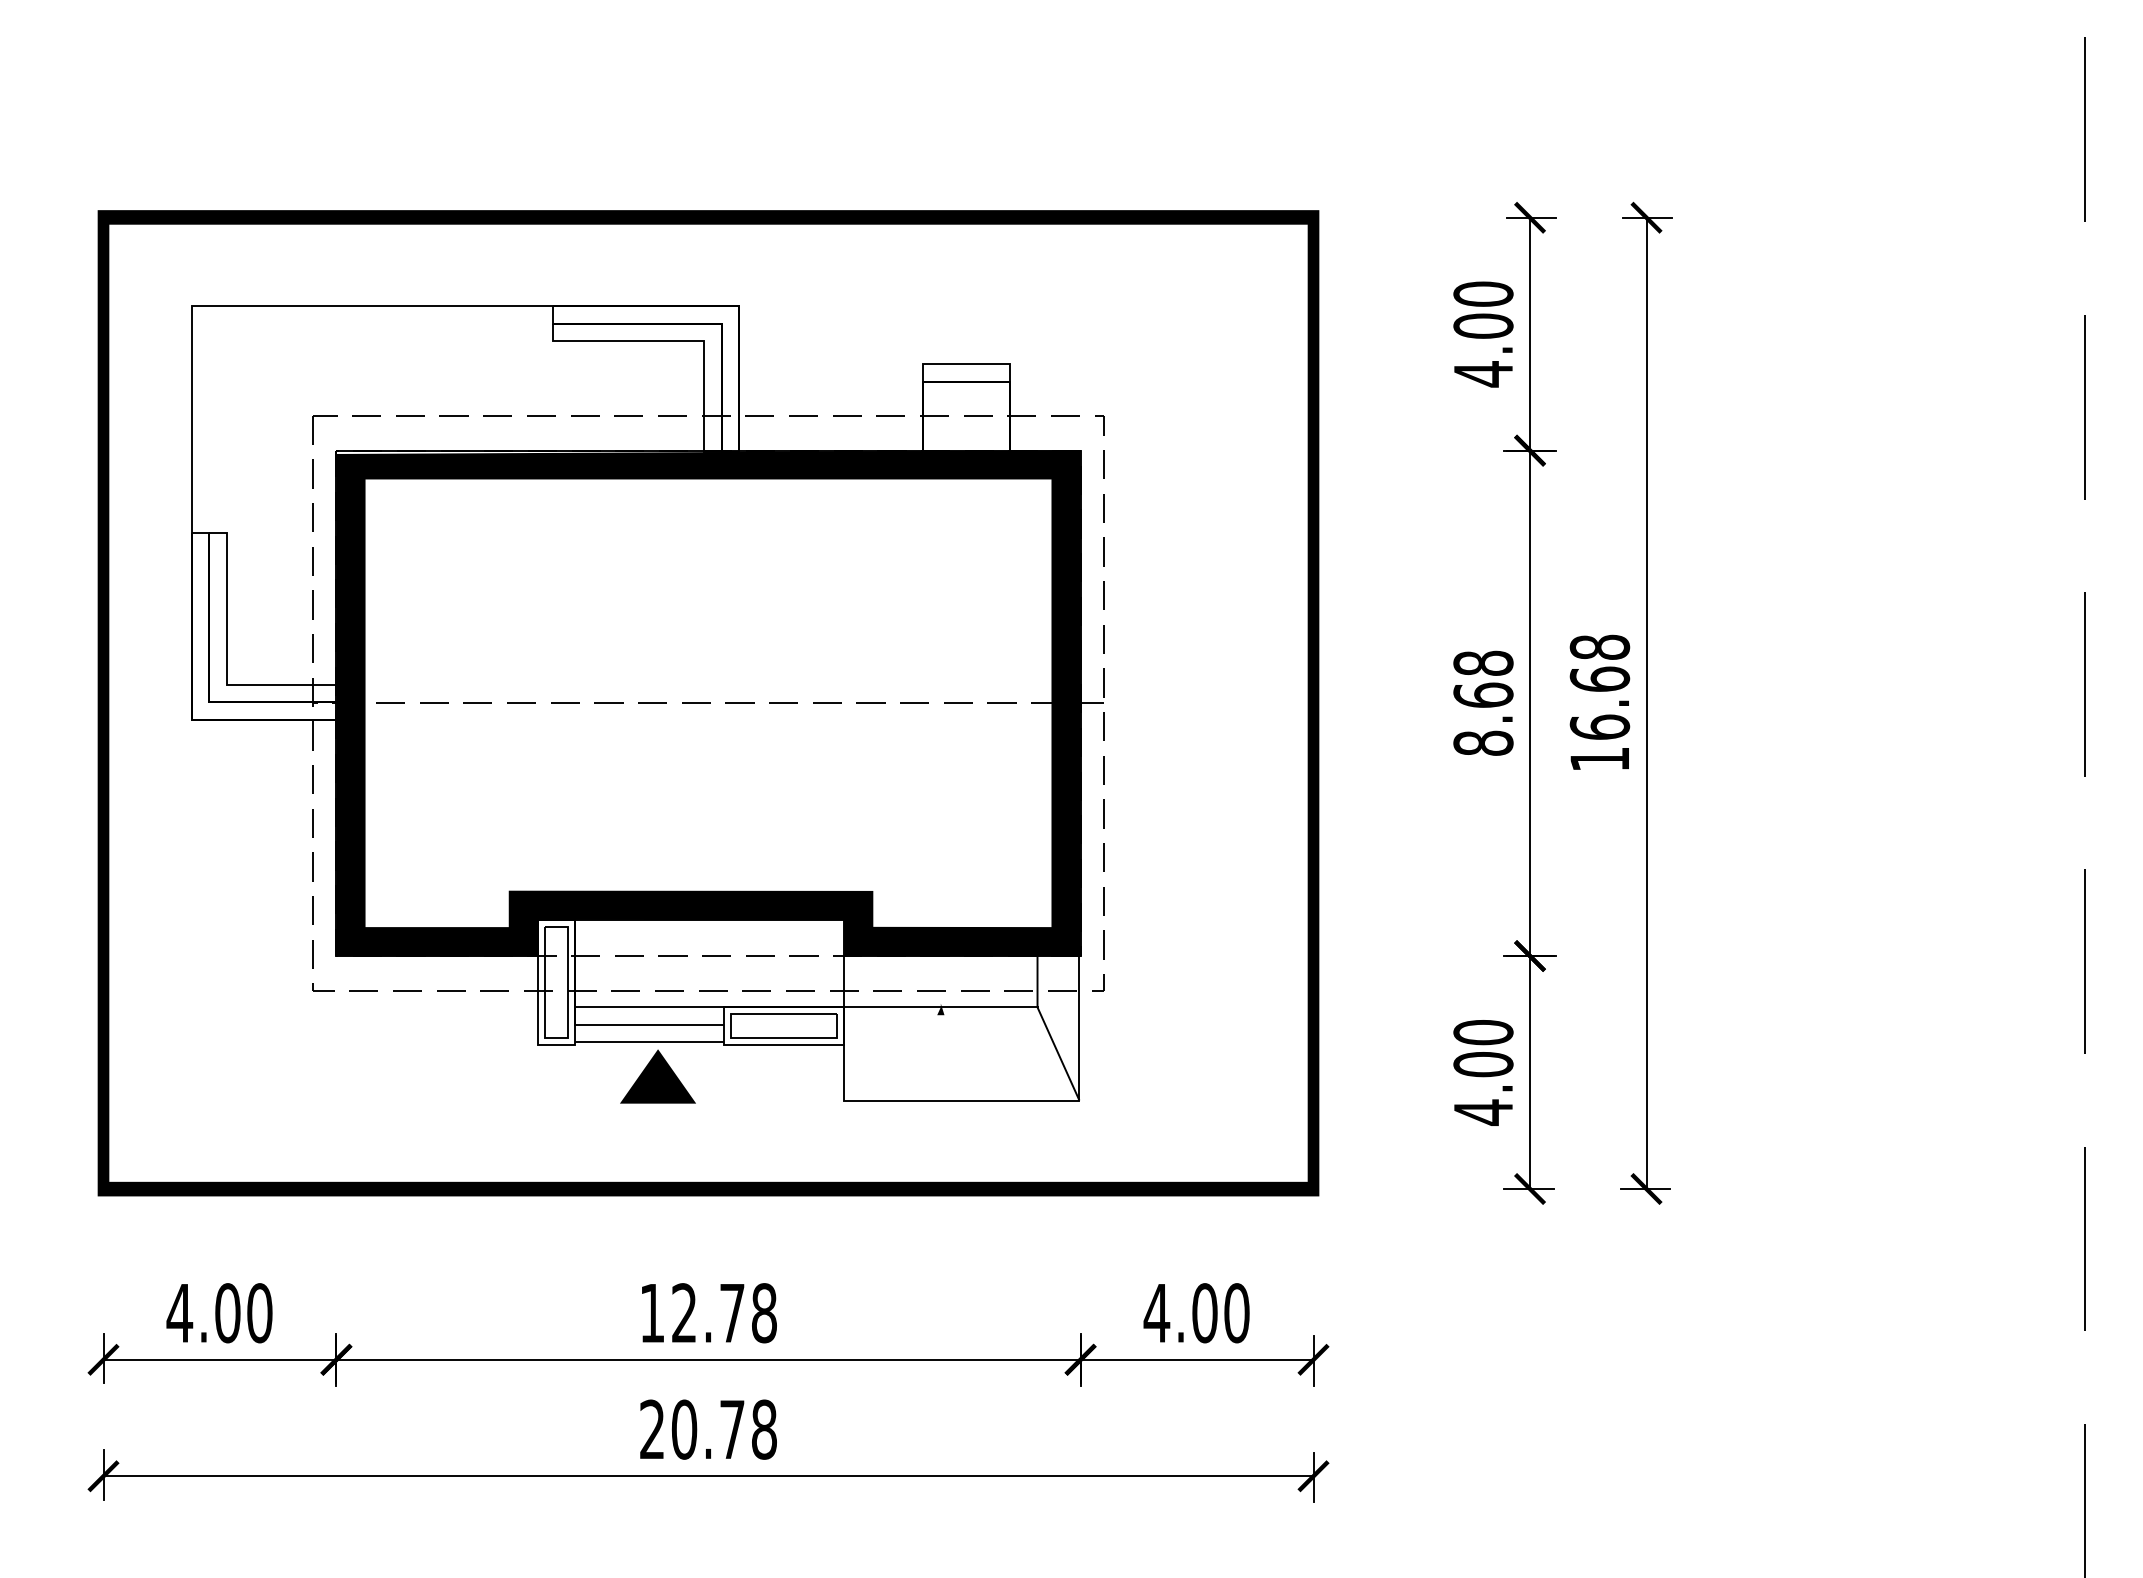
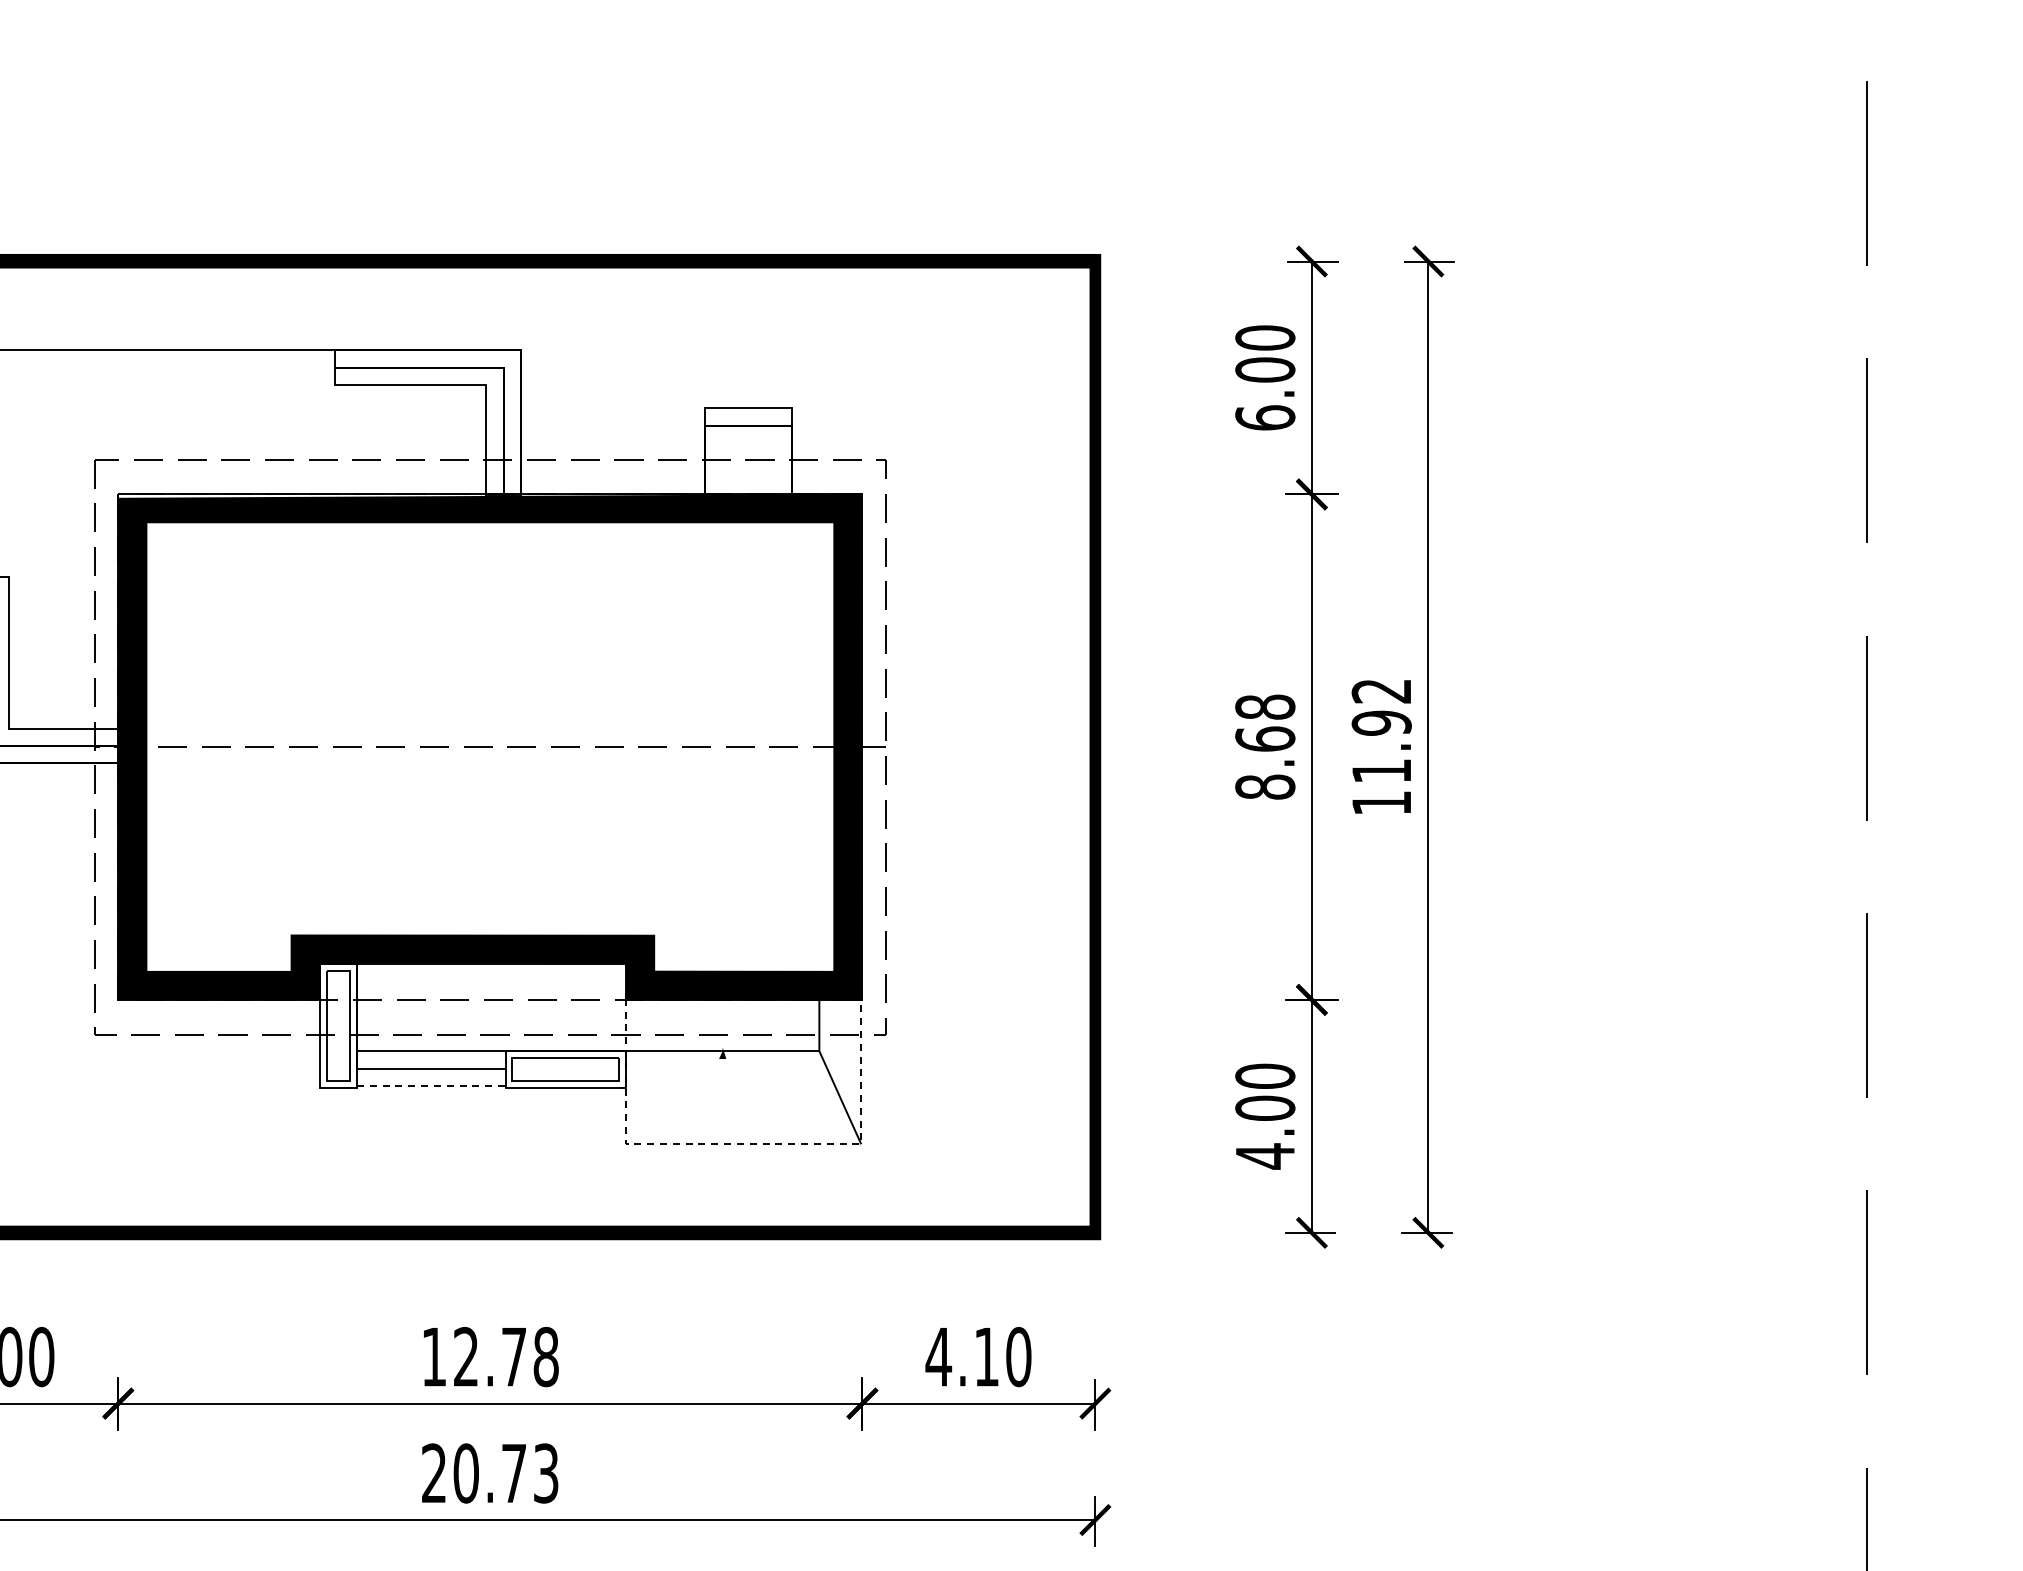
text: (1483, 374) -> (1265, 418), 4.00 -> 6.00
text: (1599, 686) -> (1381, 730), 16.68 -> 11.92
line: (649, 1042) -> (431, 1086), solid -> dashed
fill: (657, 1076) -> (439, 1120), removed
line: (961, 1100) -> (743, 1144), solid -> dashed
text: (1204, 1313) -> (986, 1357), 4.00 -> 4.10
text: (764, 1429) -> (546, 1473), 20.78 -> 20.73

